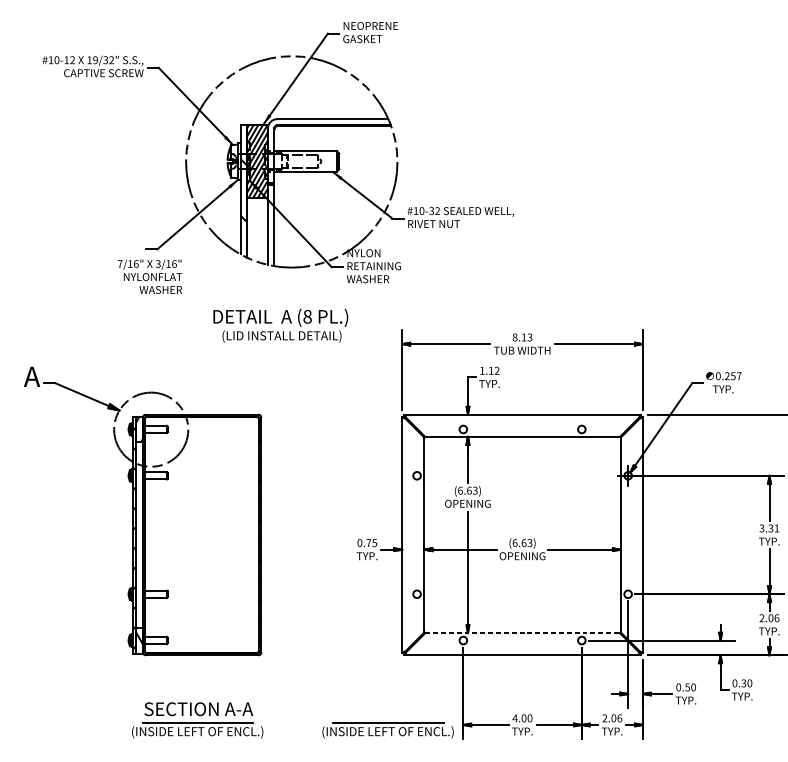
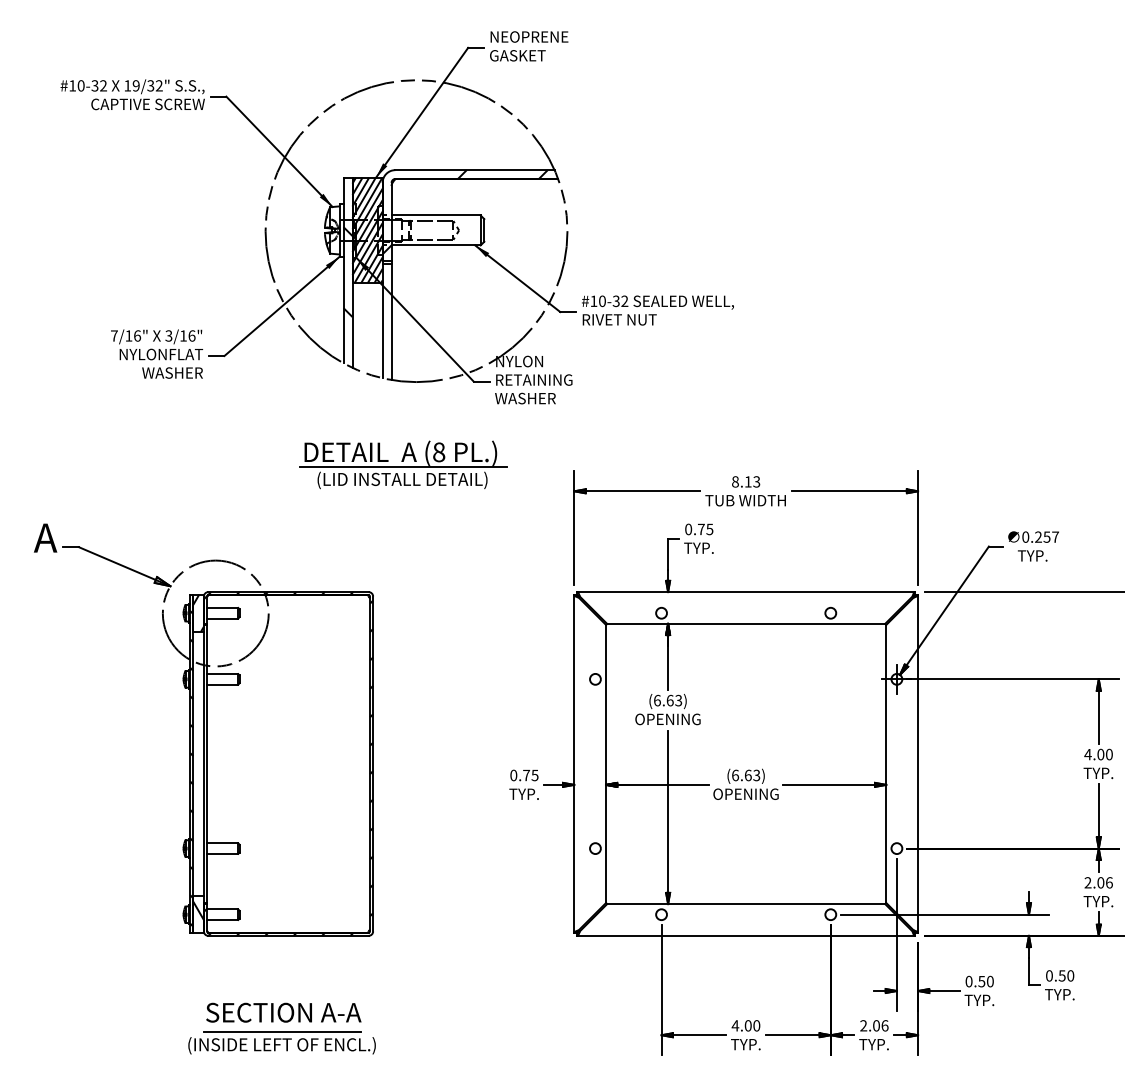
text: (66, 59) -> (94, 85), #10-12 -> #10-32
hatch: (325, 148) -> (464, 212), added
text: (150, 276) -> (157, 353), moved
line: (282, 327) -> (403, 467), added
text: (489, 370) -> (699, 529), 1.12 -> 0.75
text: (769, 528) -> (1098, 754), 3.31 -> 4.00
line: (522, 633) -> (746, 904), dashed -> solid
text: (744, 683) -> (1062, 975), 0.30 -> 0.50
part: (387, 730) -> (553, 1042), removed

